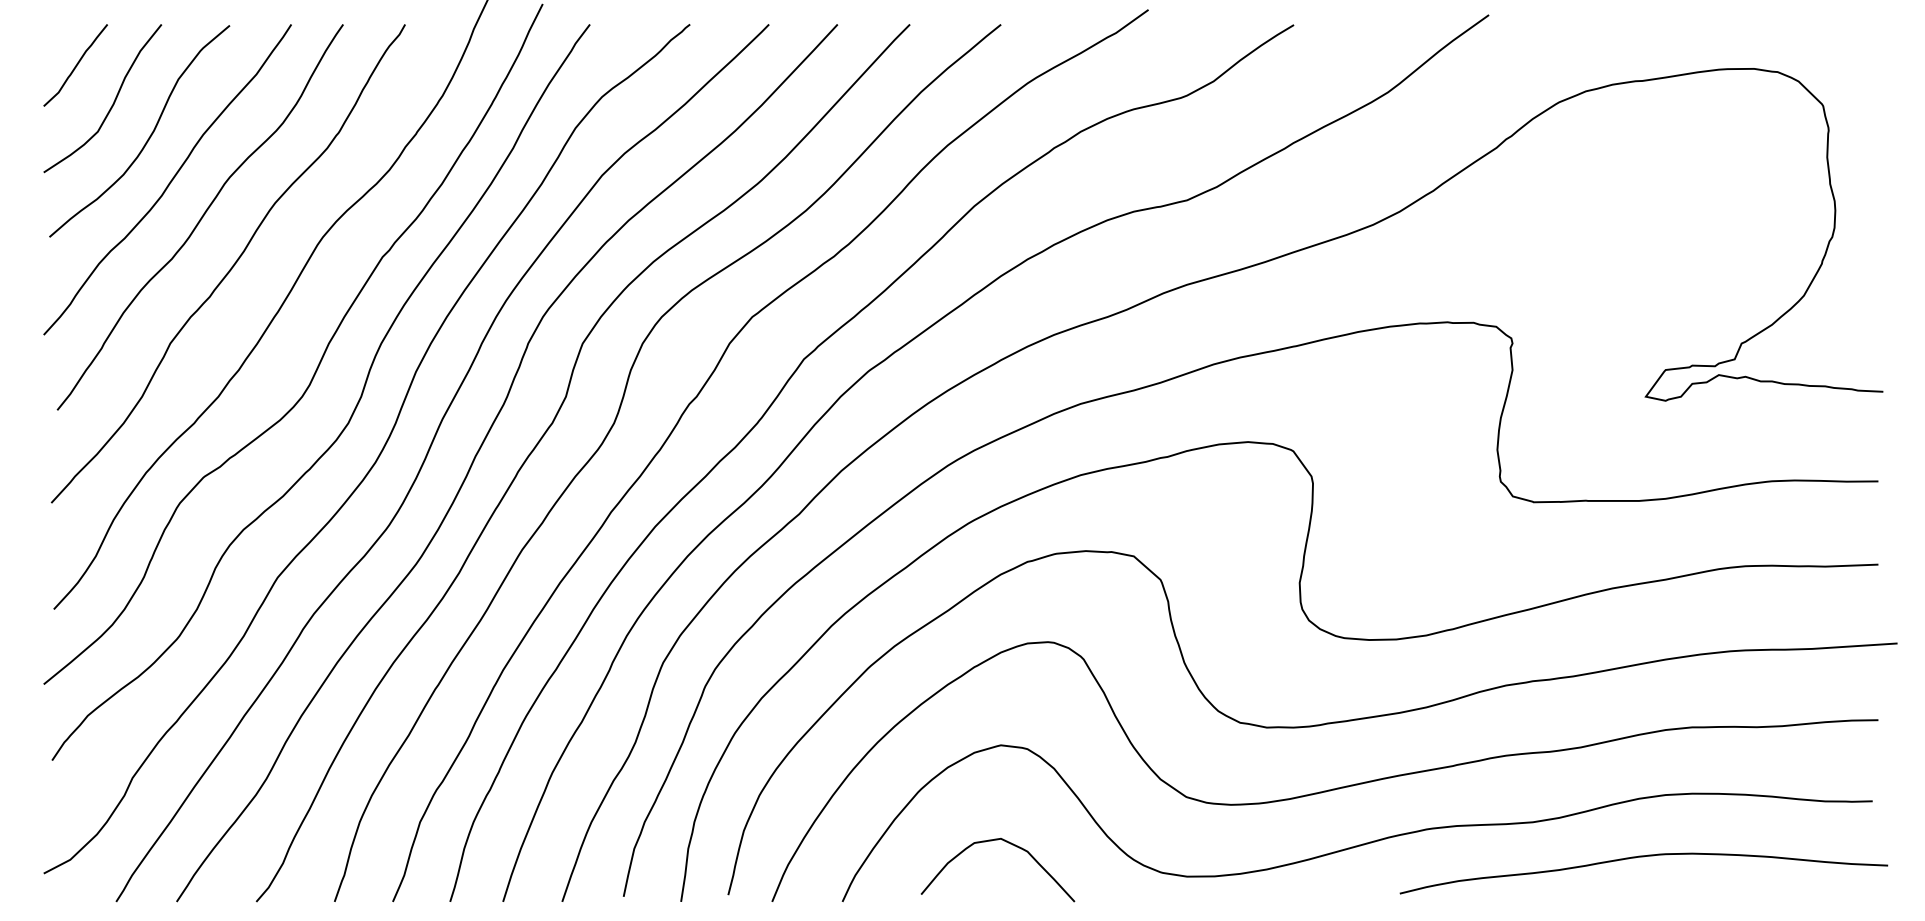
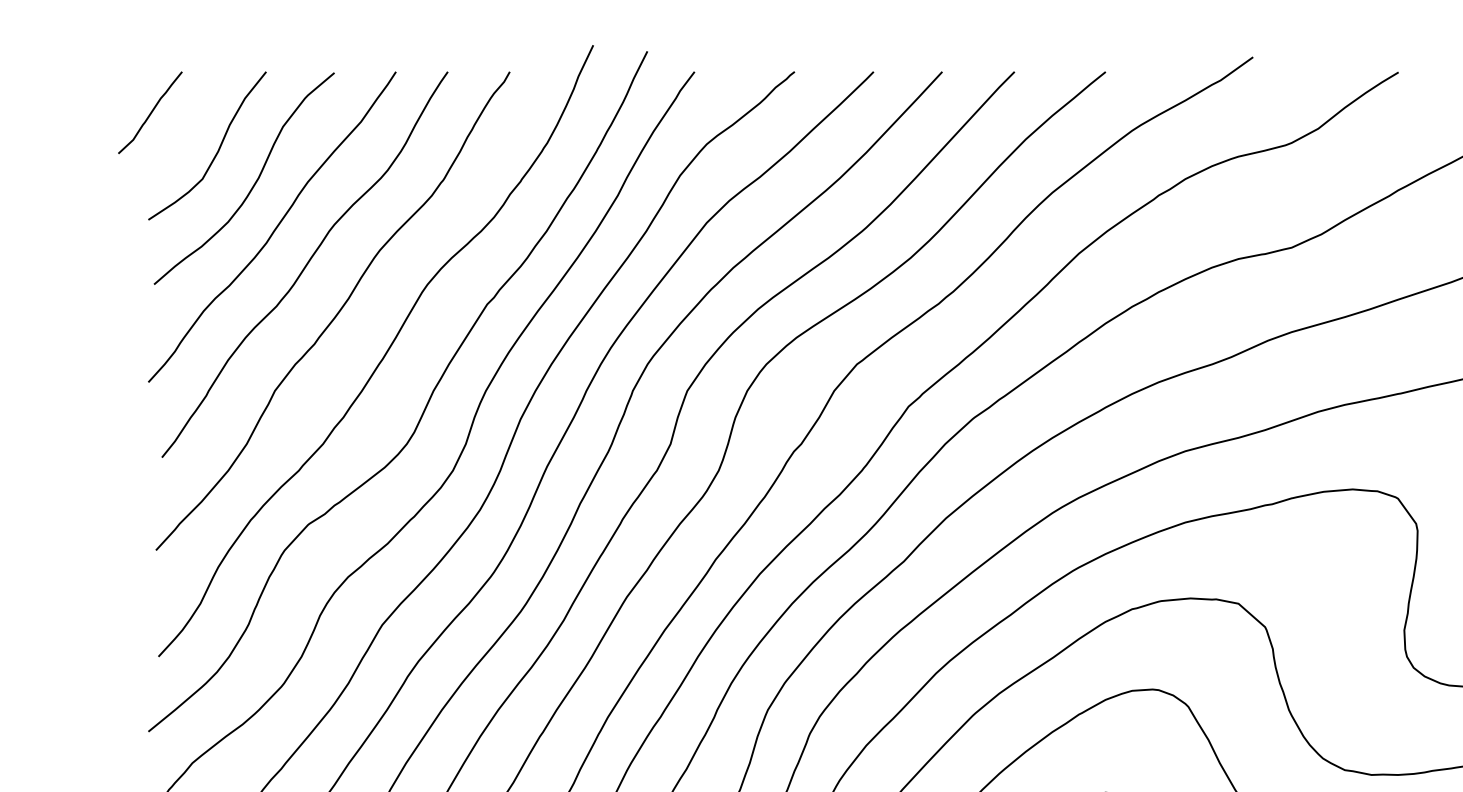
curve: (75, 65) -> (150, 112), moved

